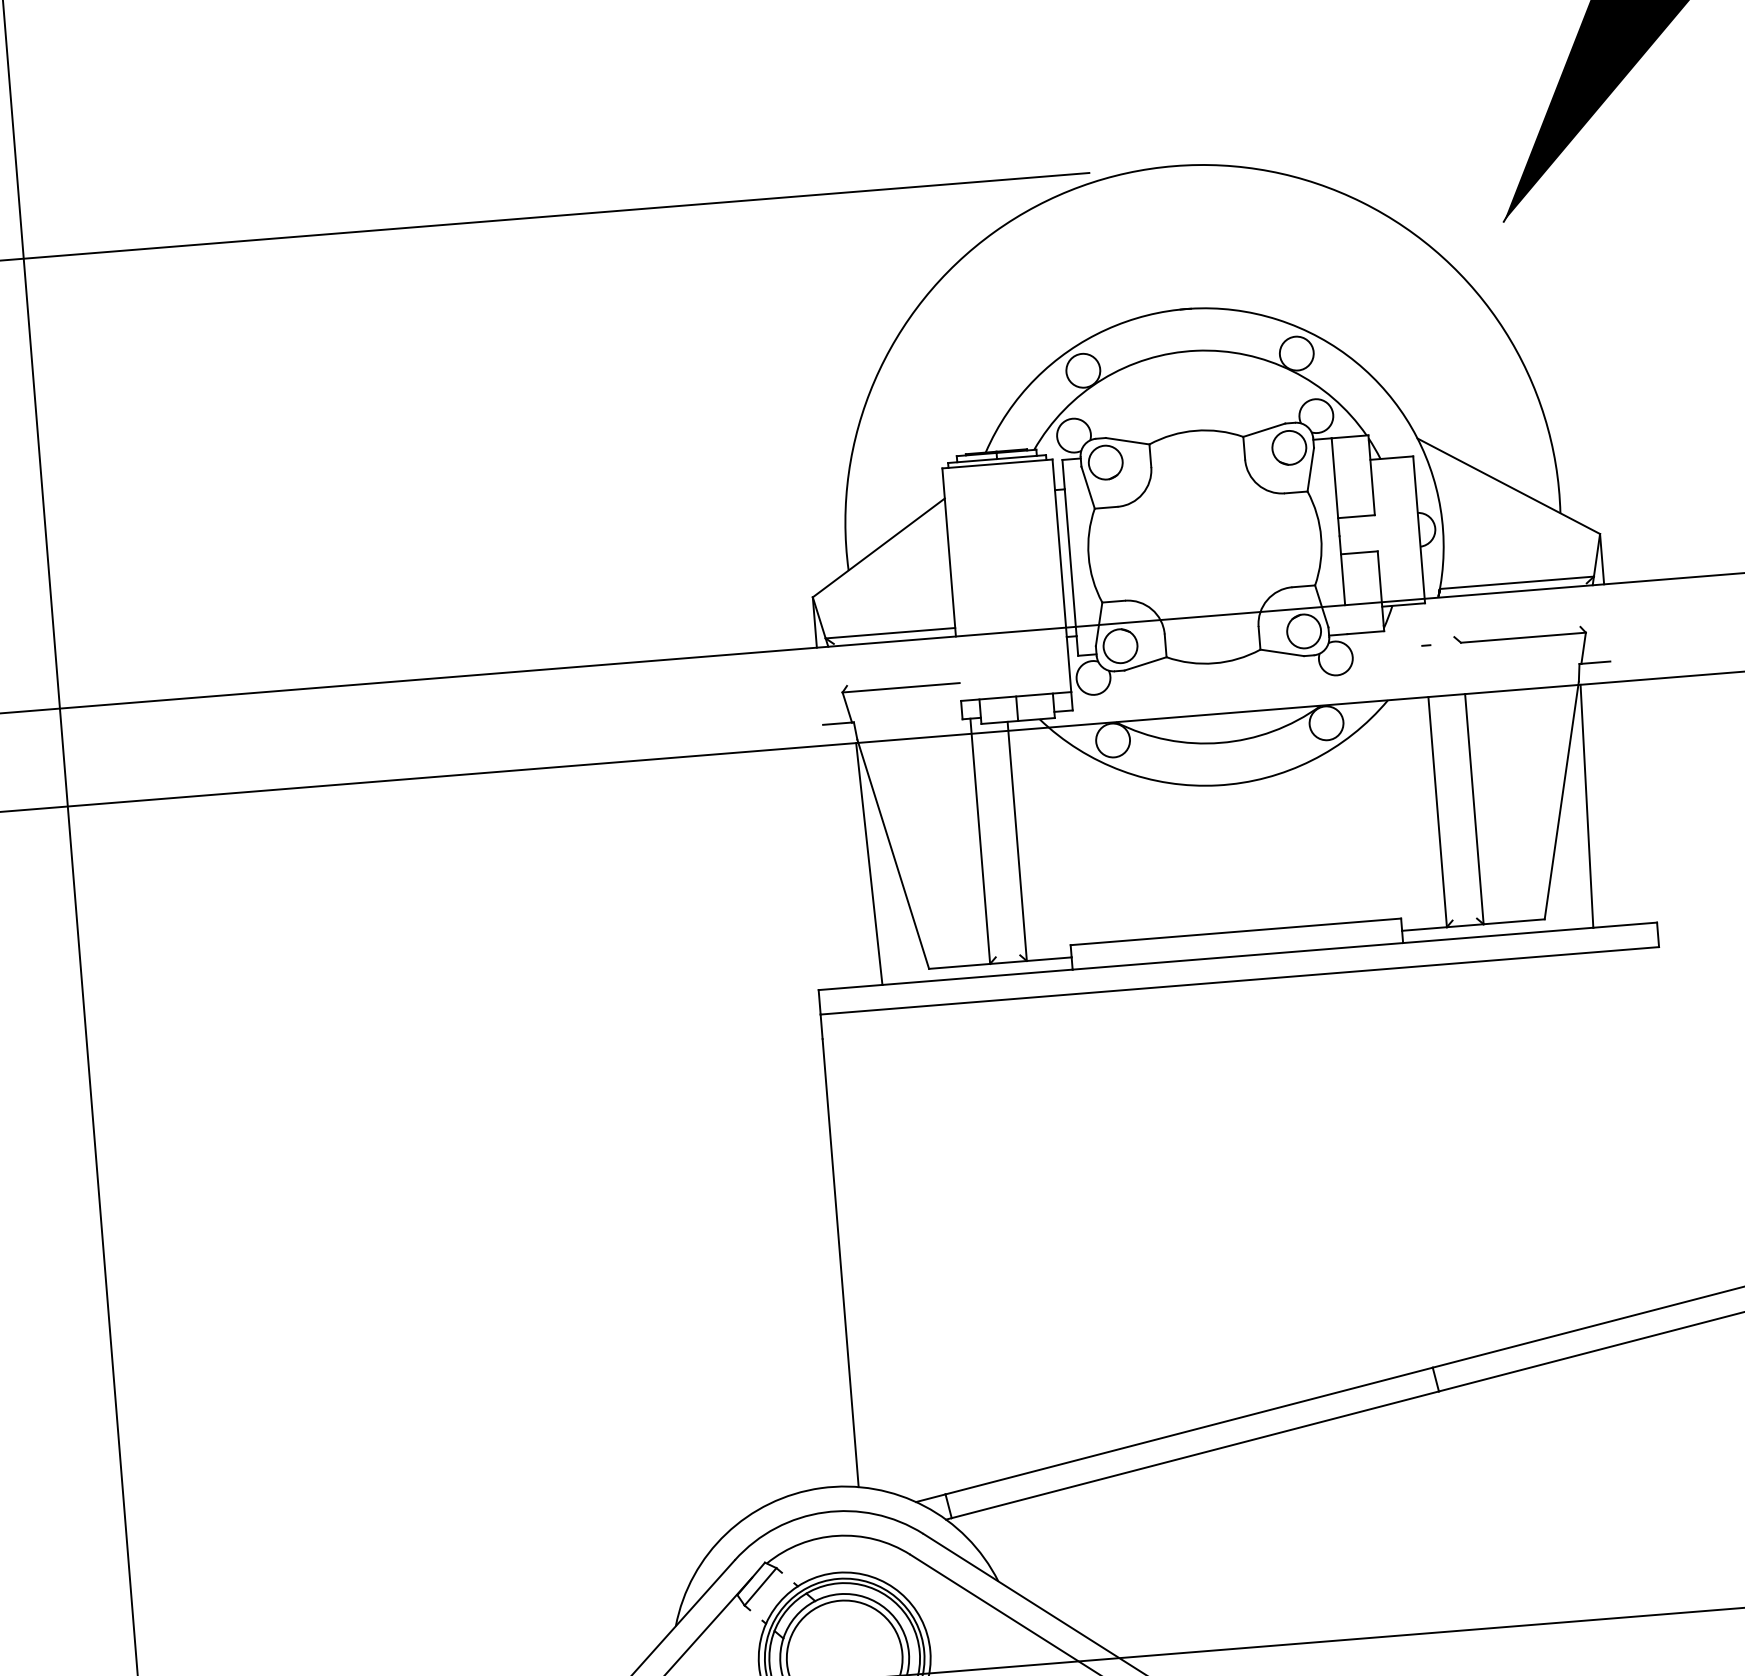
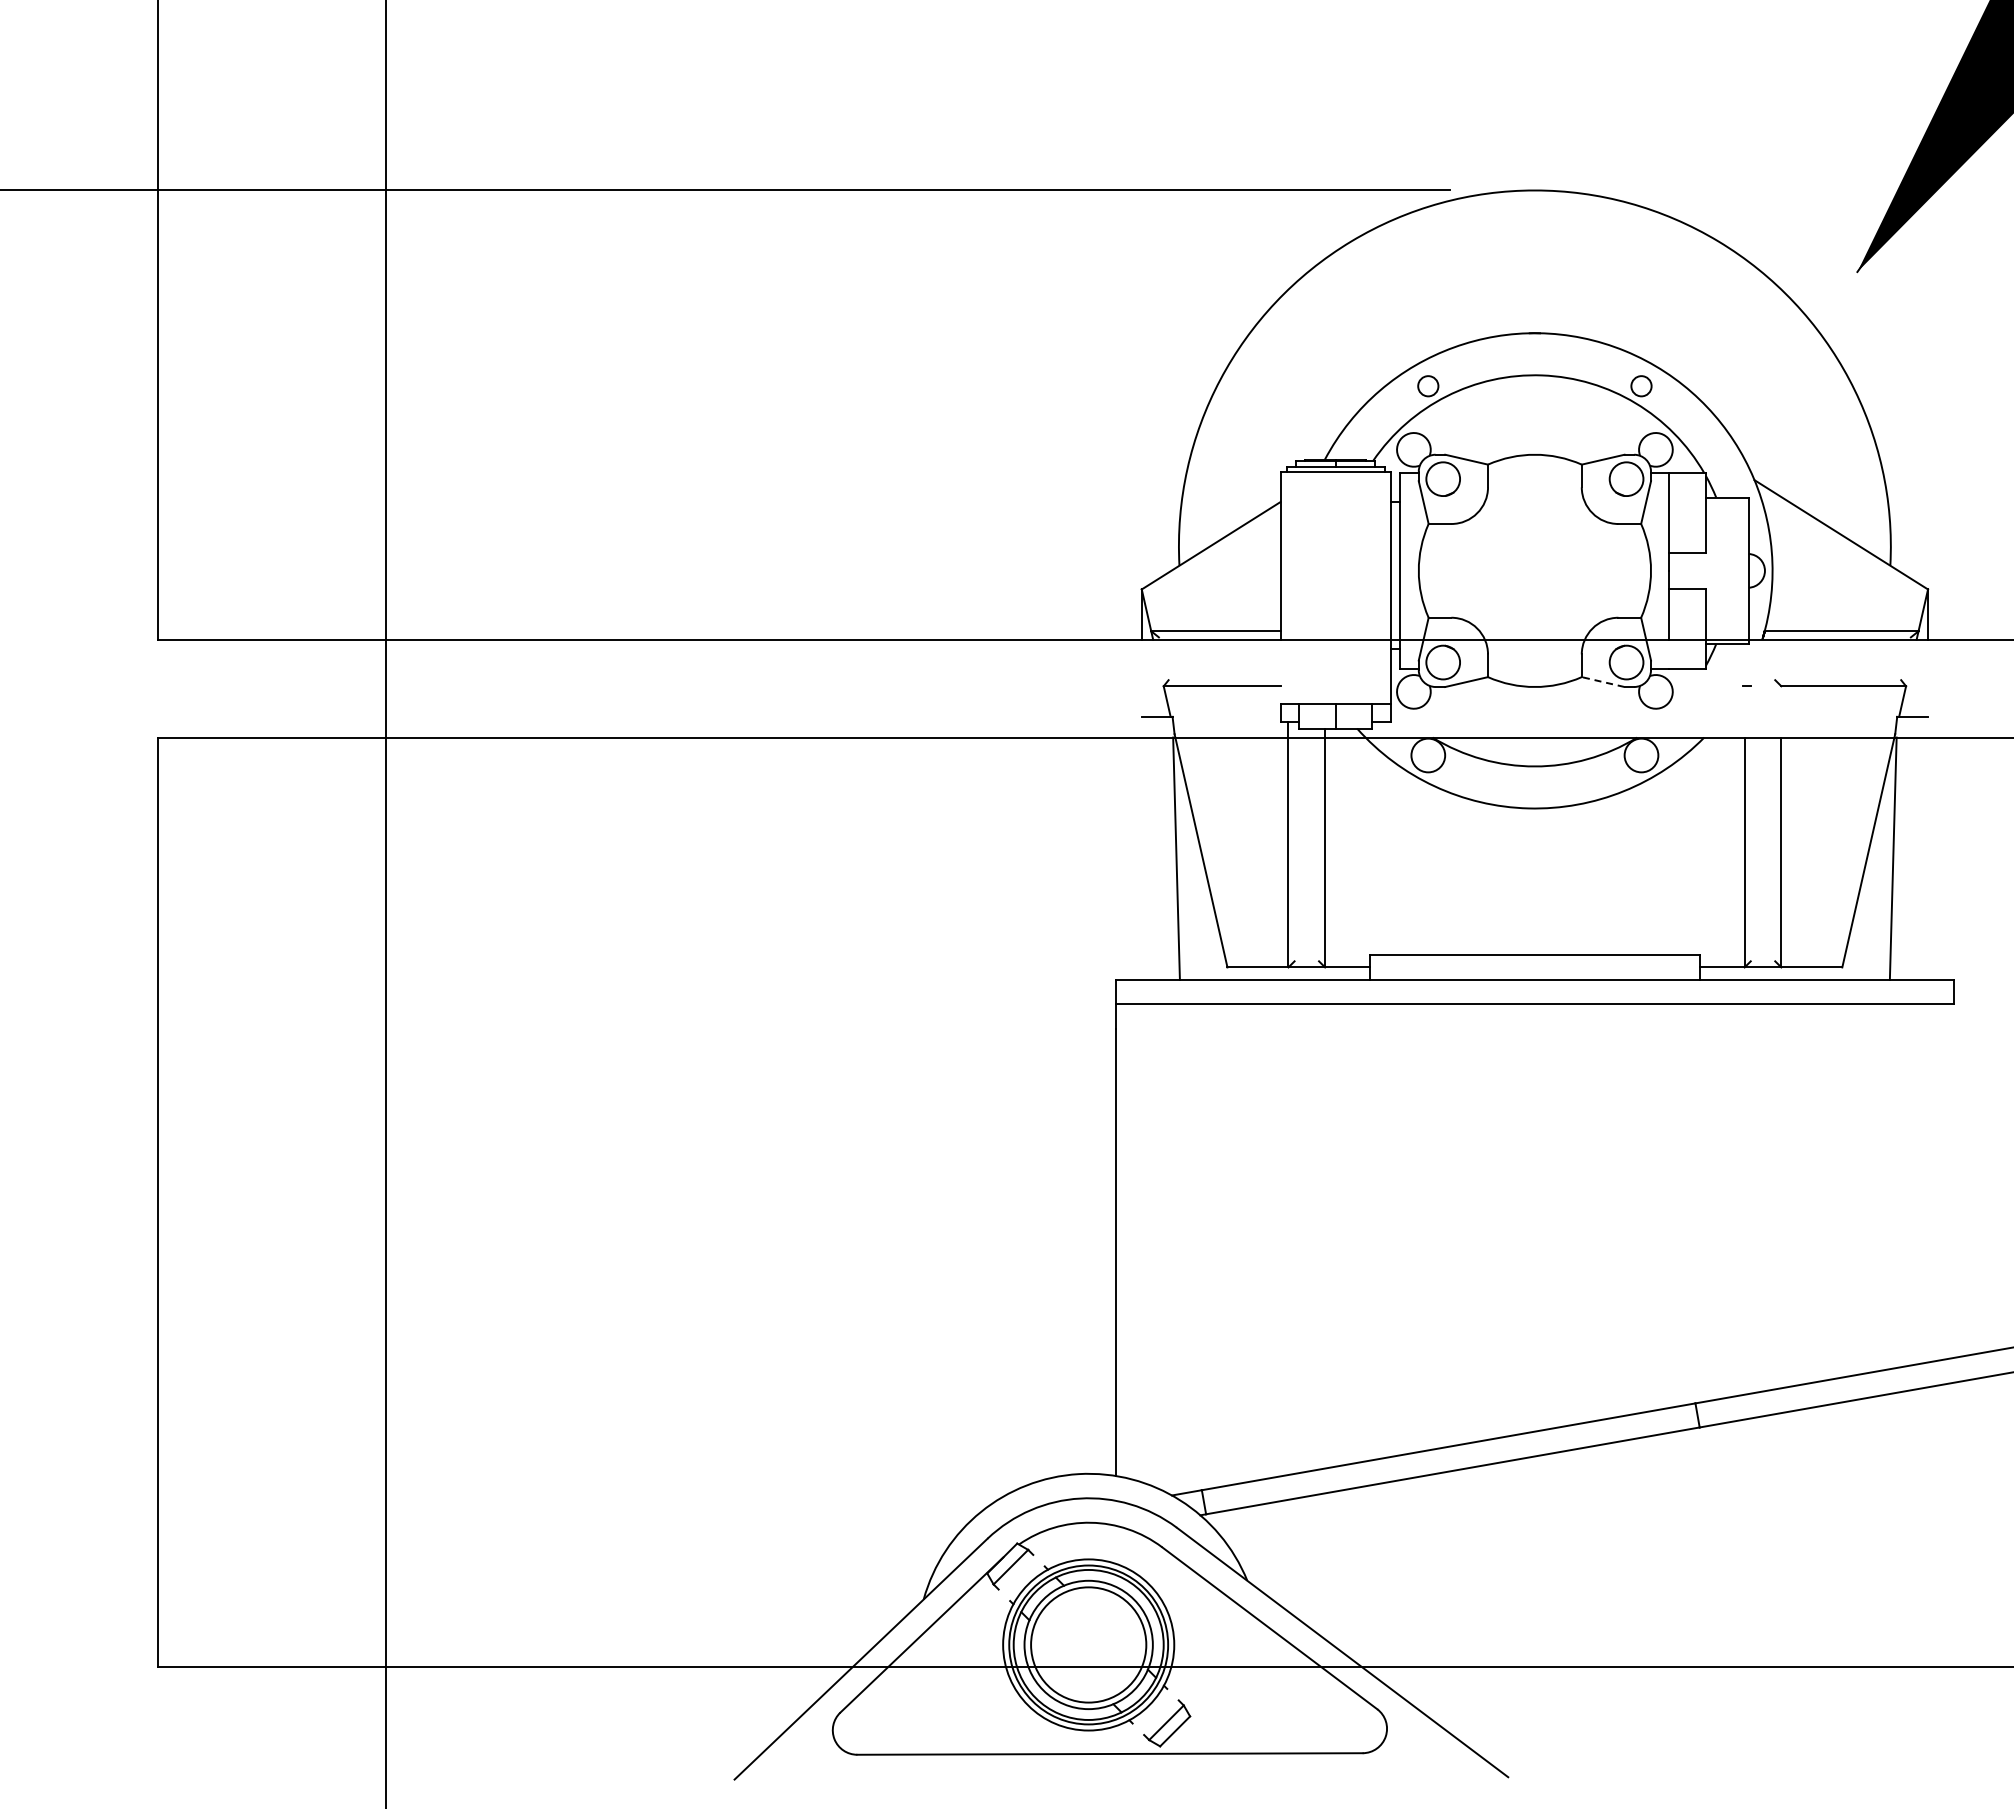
circle: (1296, 353) -> (1641, 386), size x0.6
circle: (1083, 371) -> (1428, 386), size x0.6
line: (1282, 653) -> (1603, 682), solid -> dashed

